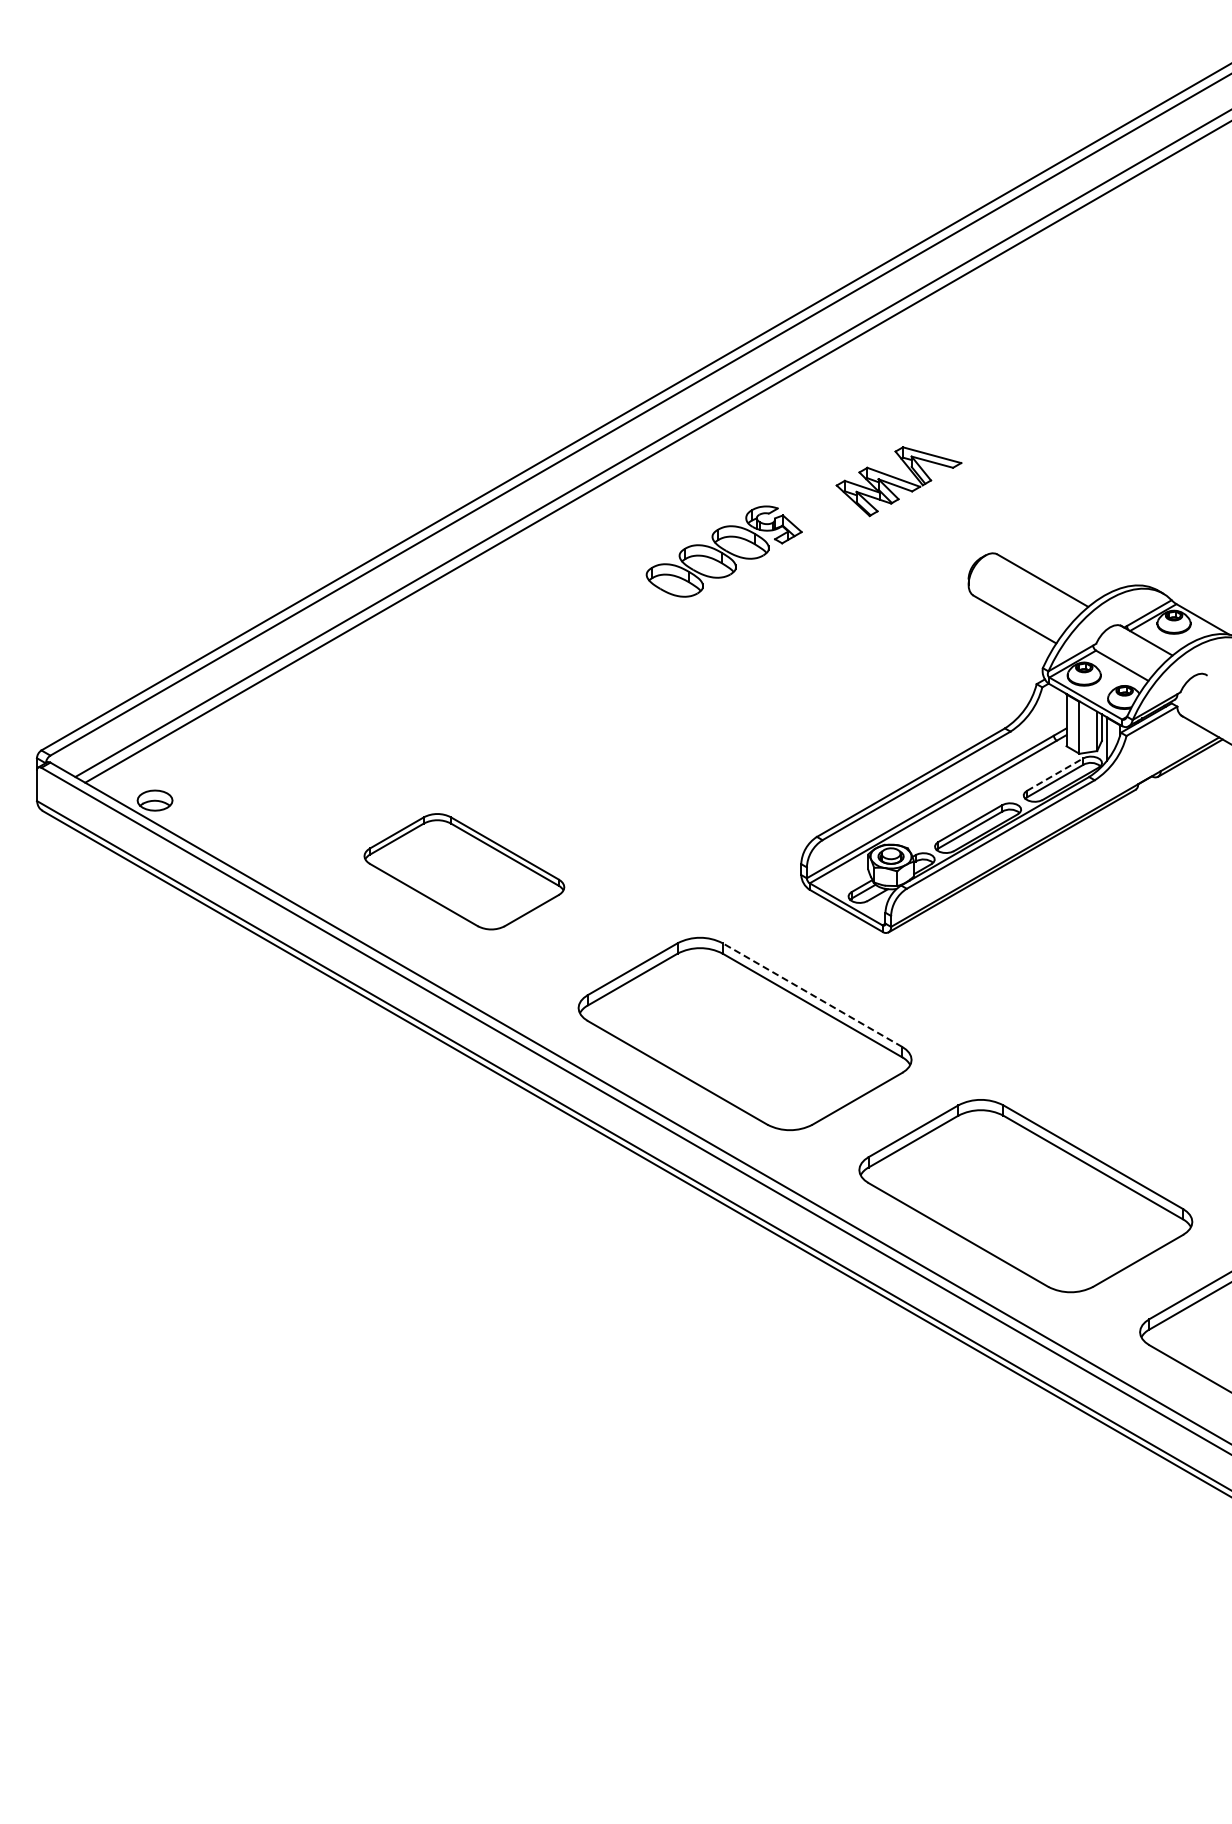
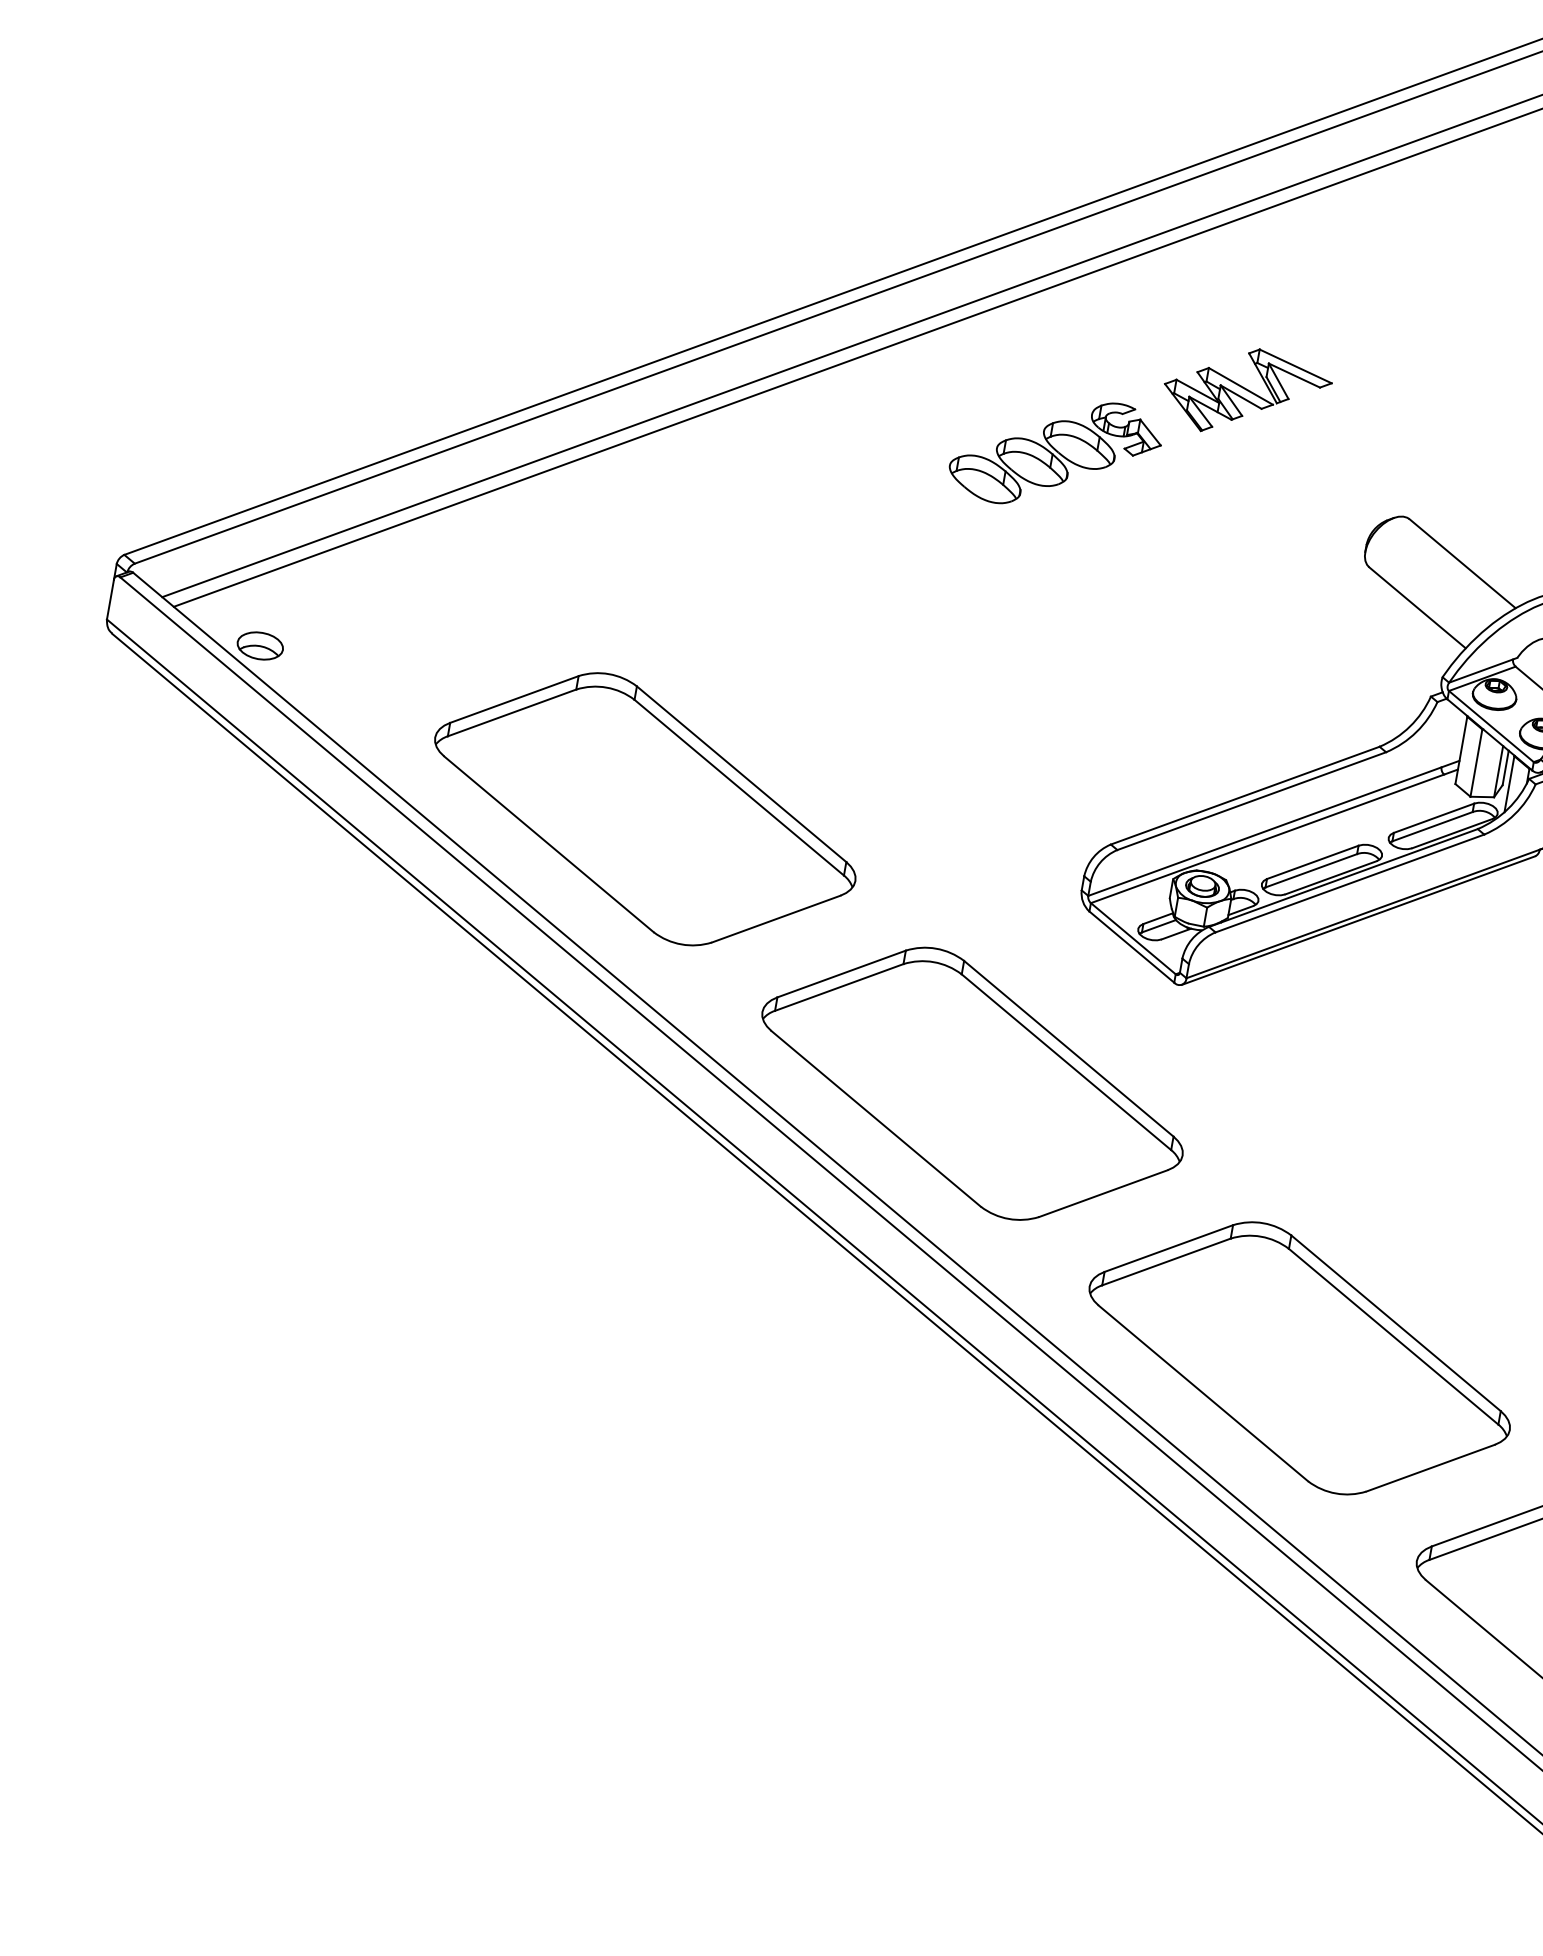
part: (898, 481) -> (1246, 392), moved
line: (1055, 774) -> (1434, 818), dashed -> solid
part: (464, 871) -> (645, 808), size x1.67
line: (812, 995) -> (1068, 1049), dashed -> solid

